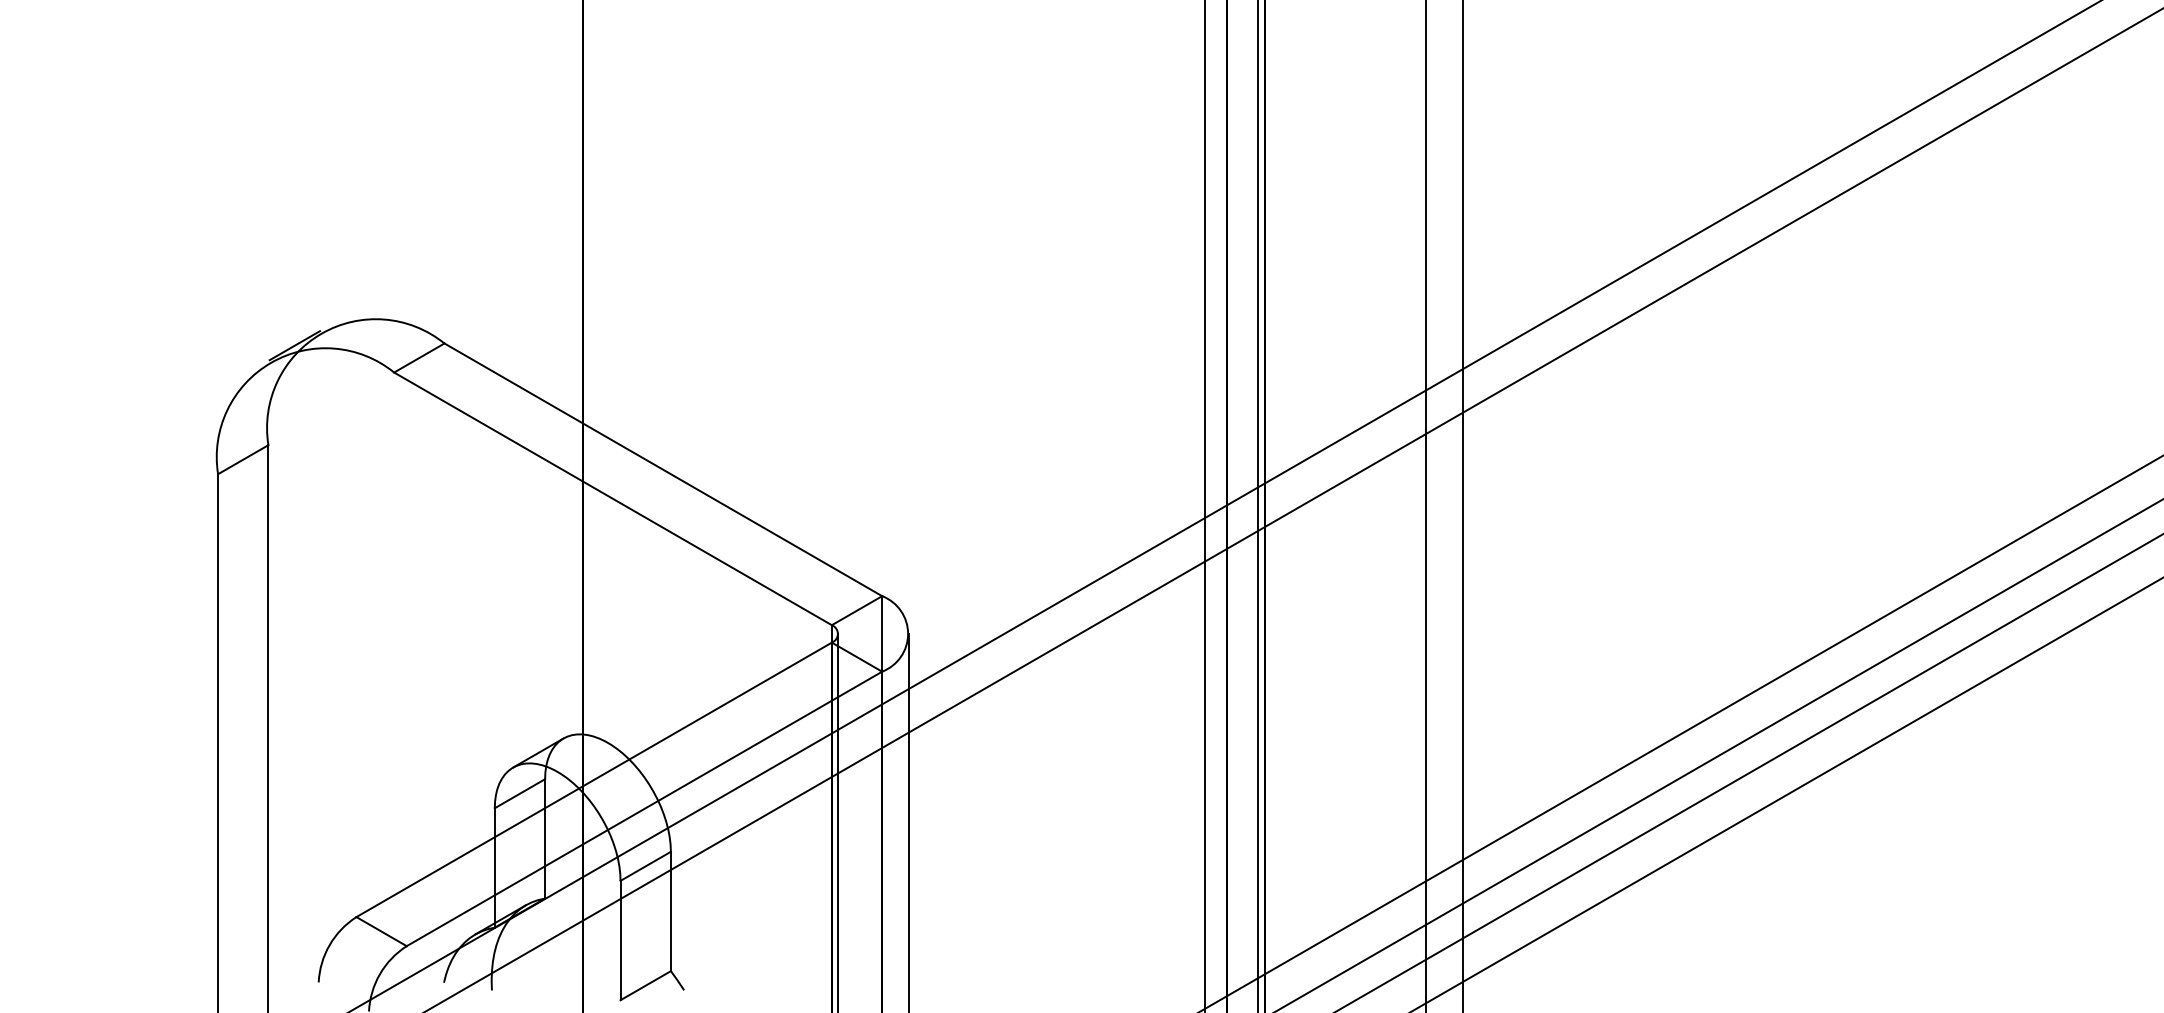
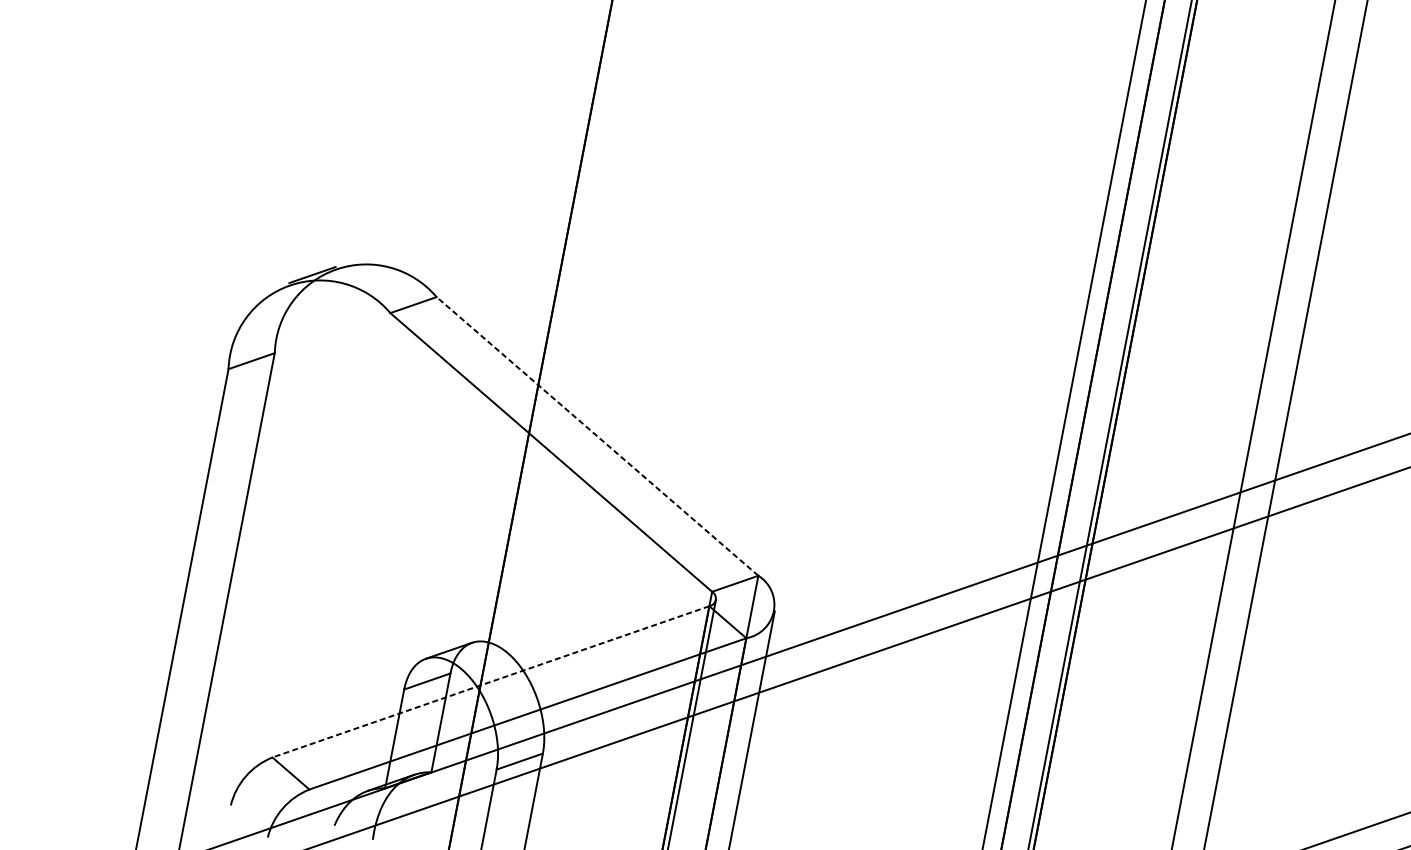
line: (663, 469) -> (597, 436), solid -> dashed
line: (593, 780) -> (490, 682), solid -> dashed

